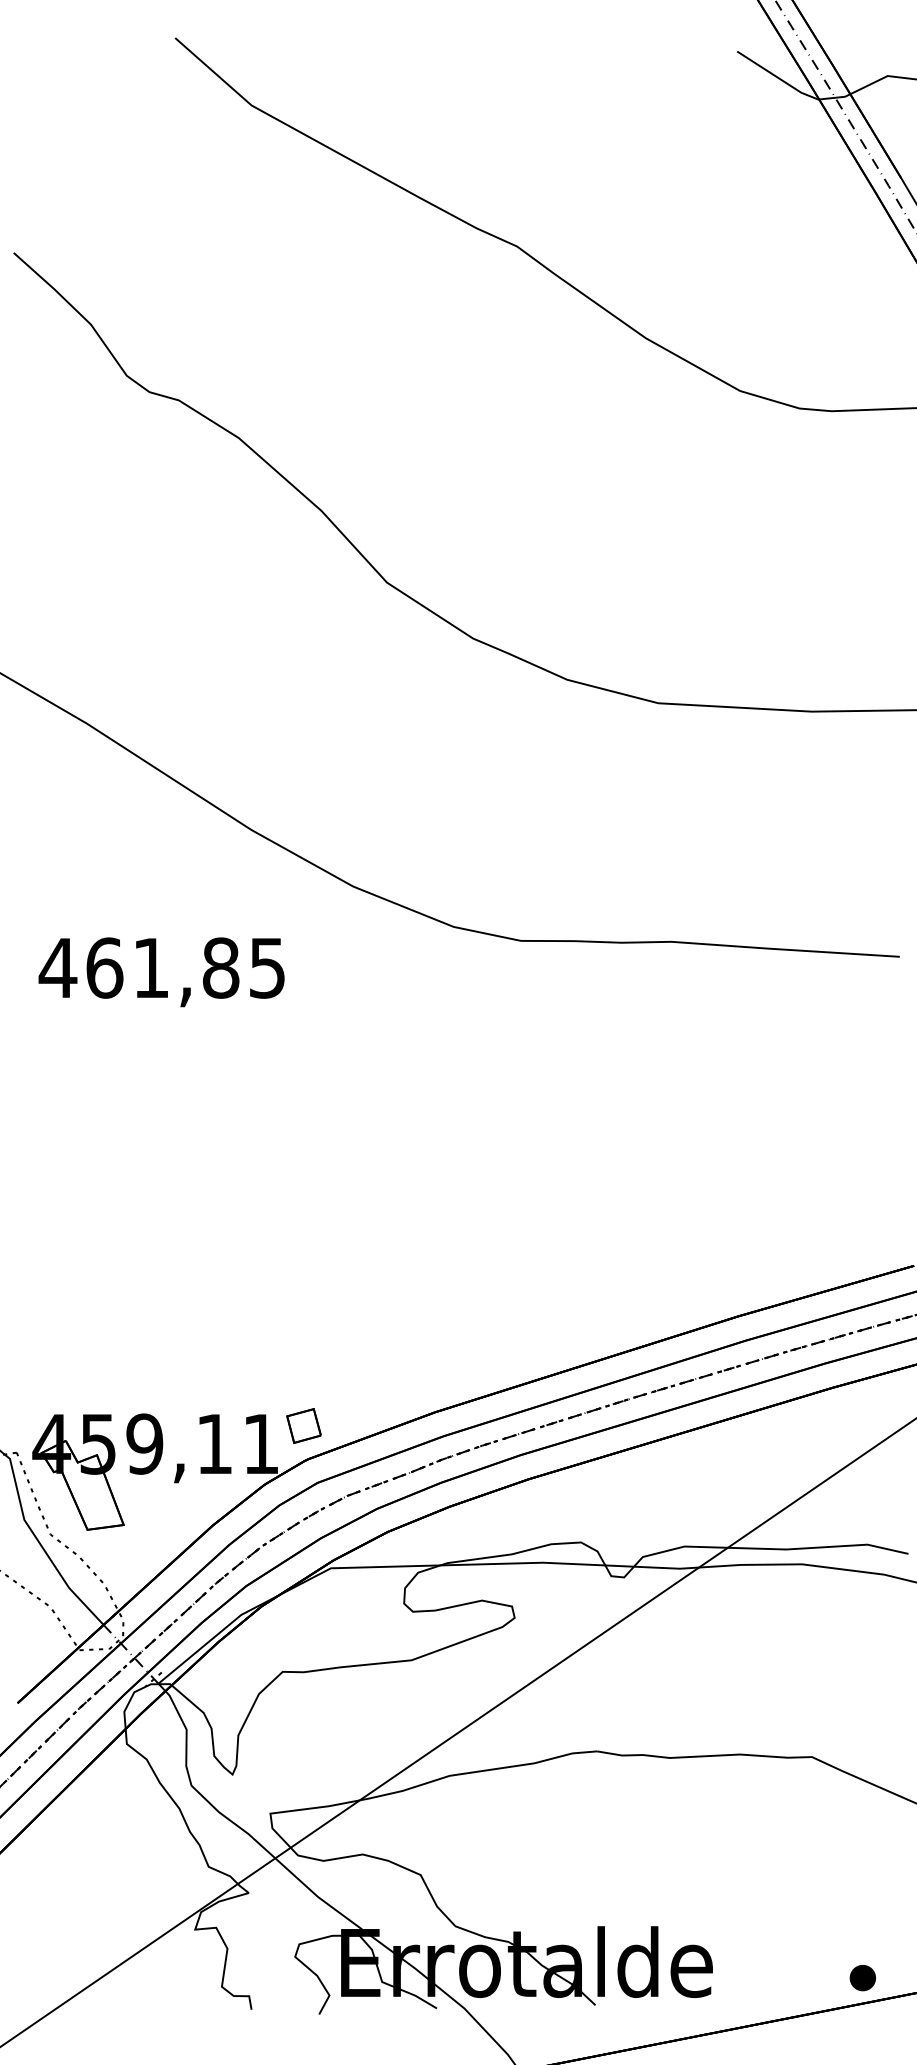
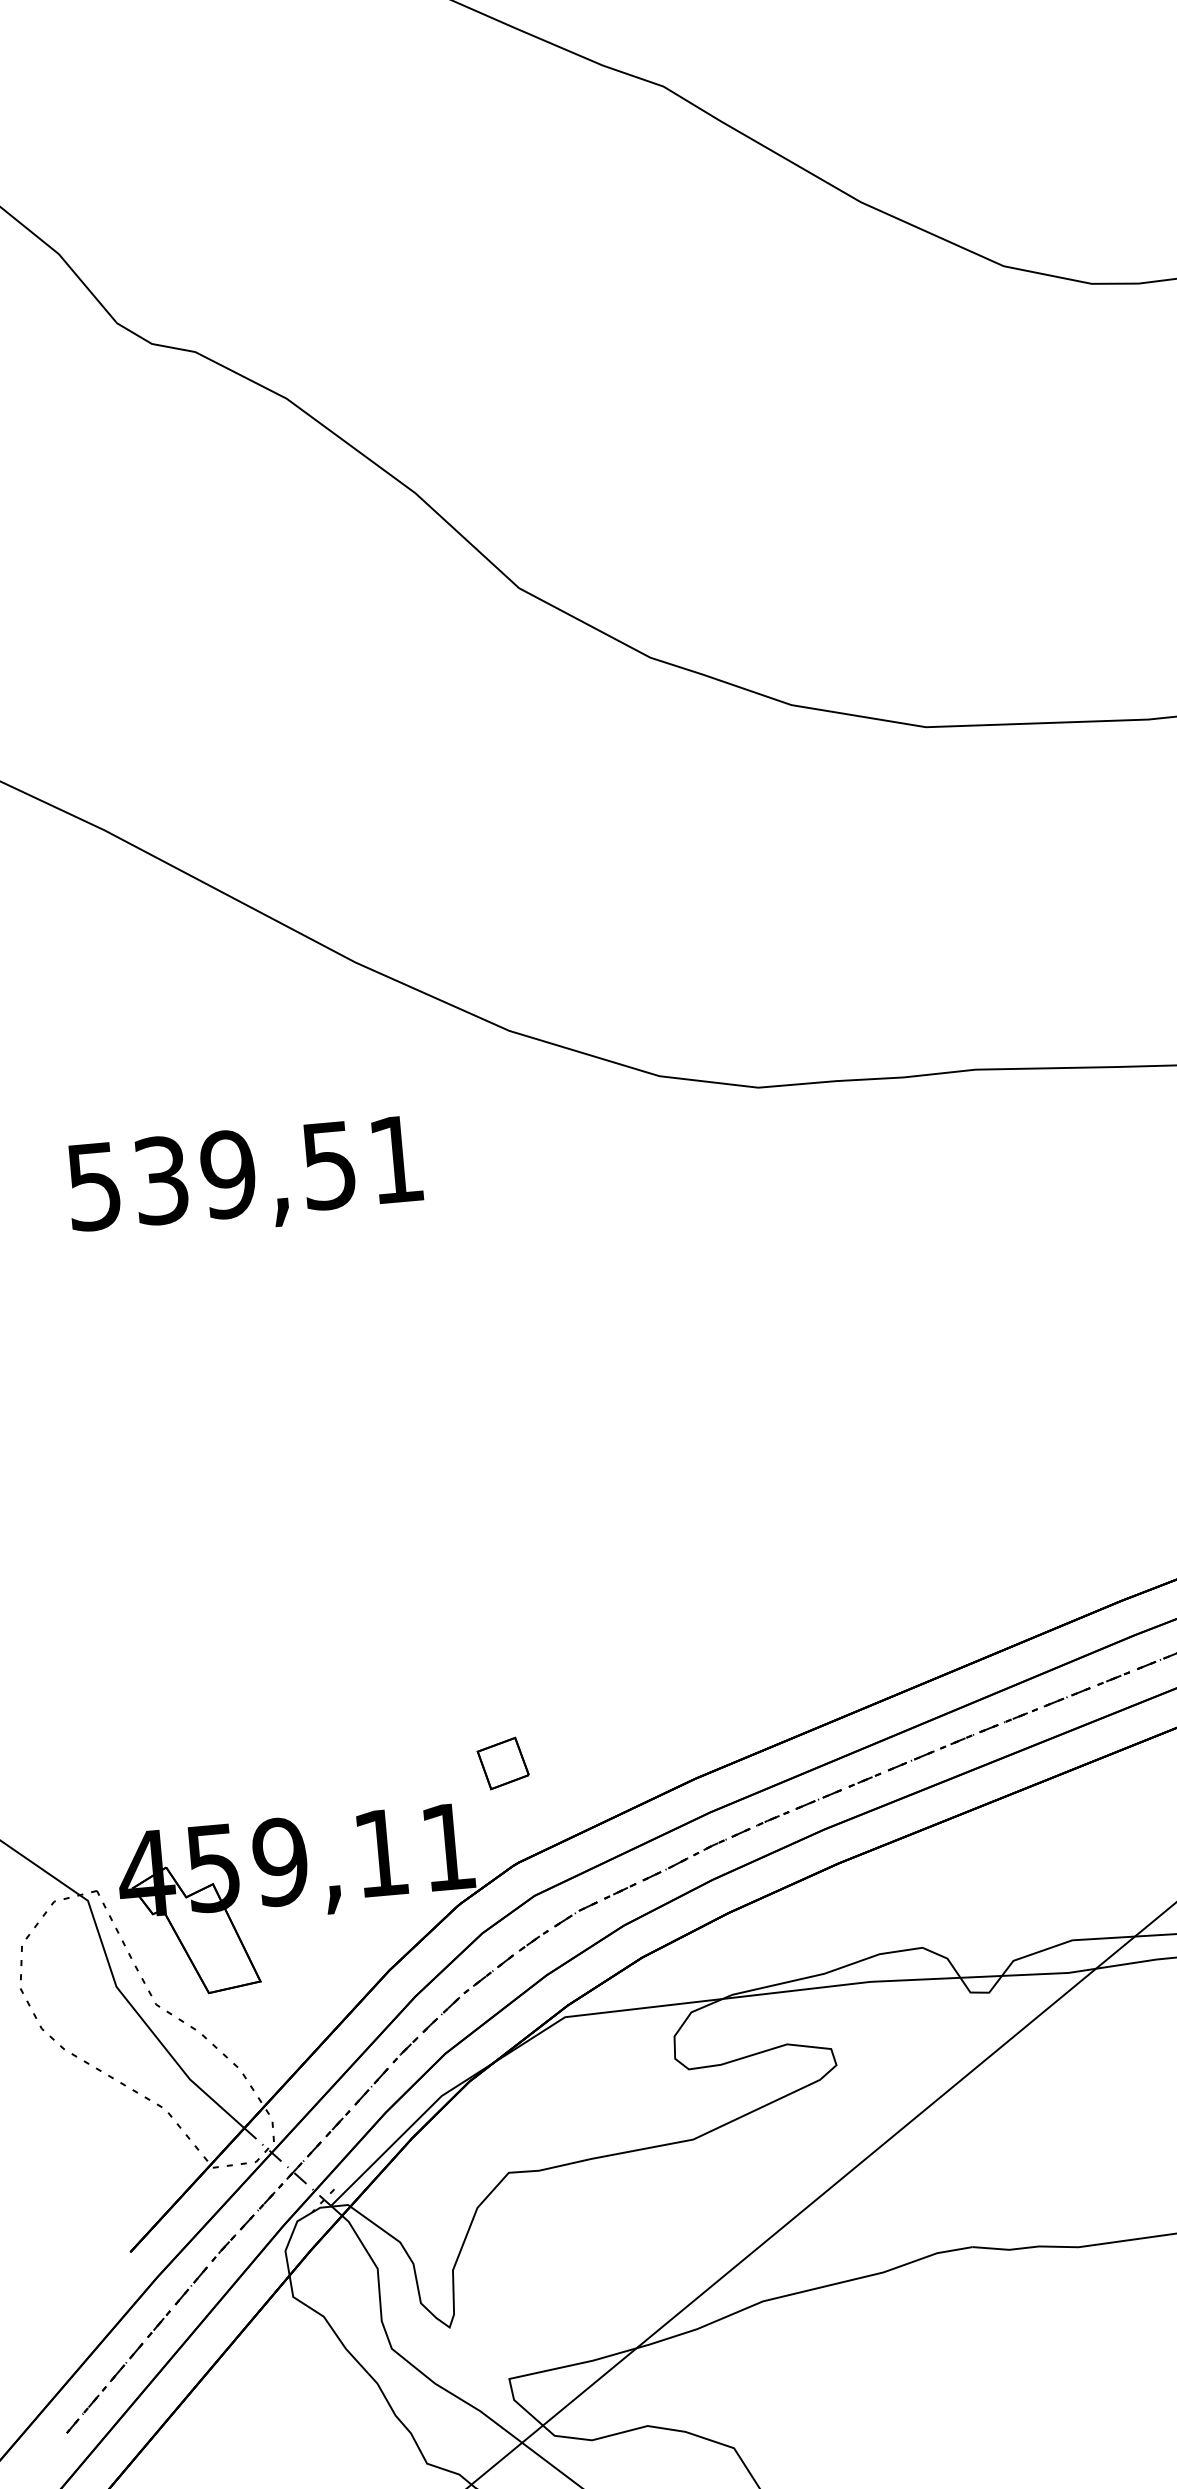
text: (161, 967) -> (243, 1172), 461,85 -> 539,51
part: (303, 1425) -> (502, 1762), moved

